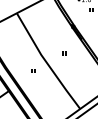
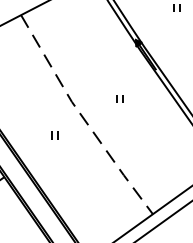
line: (47, 63) -> (84, 119), solid -> dashed

